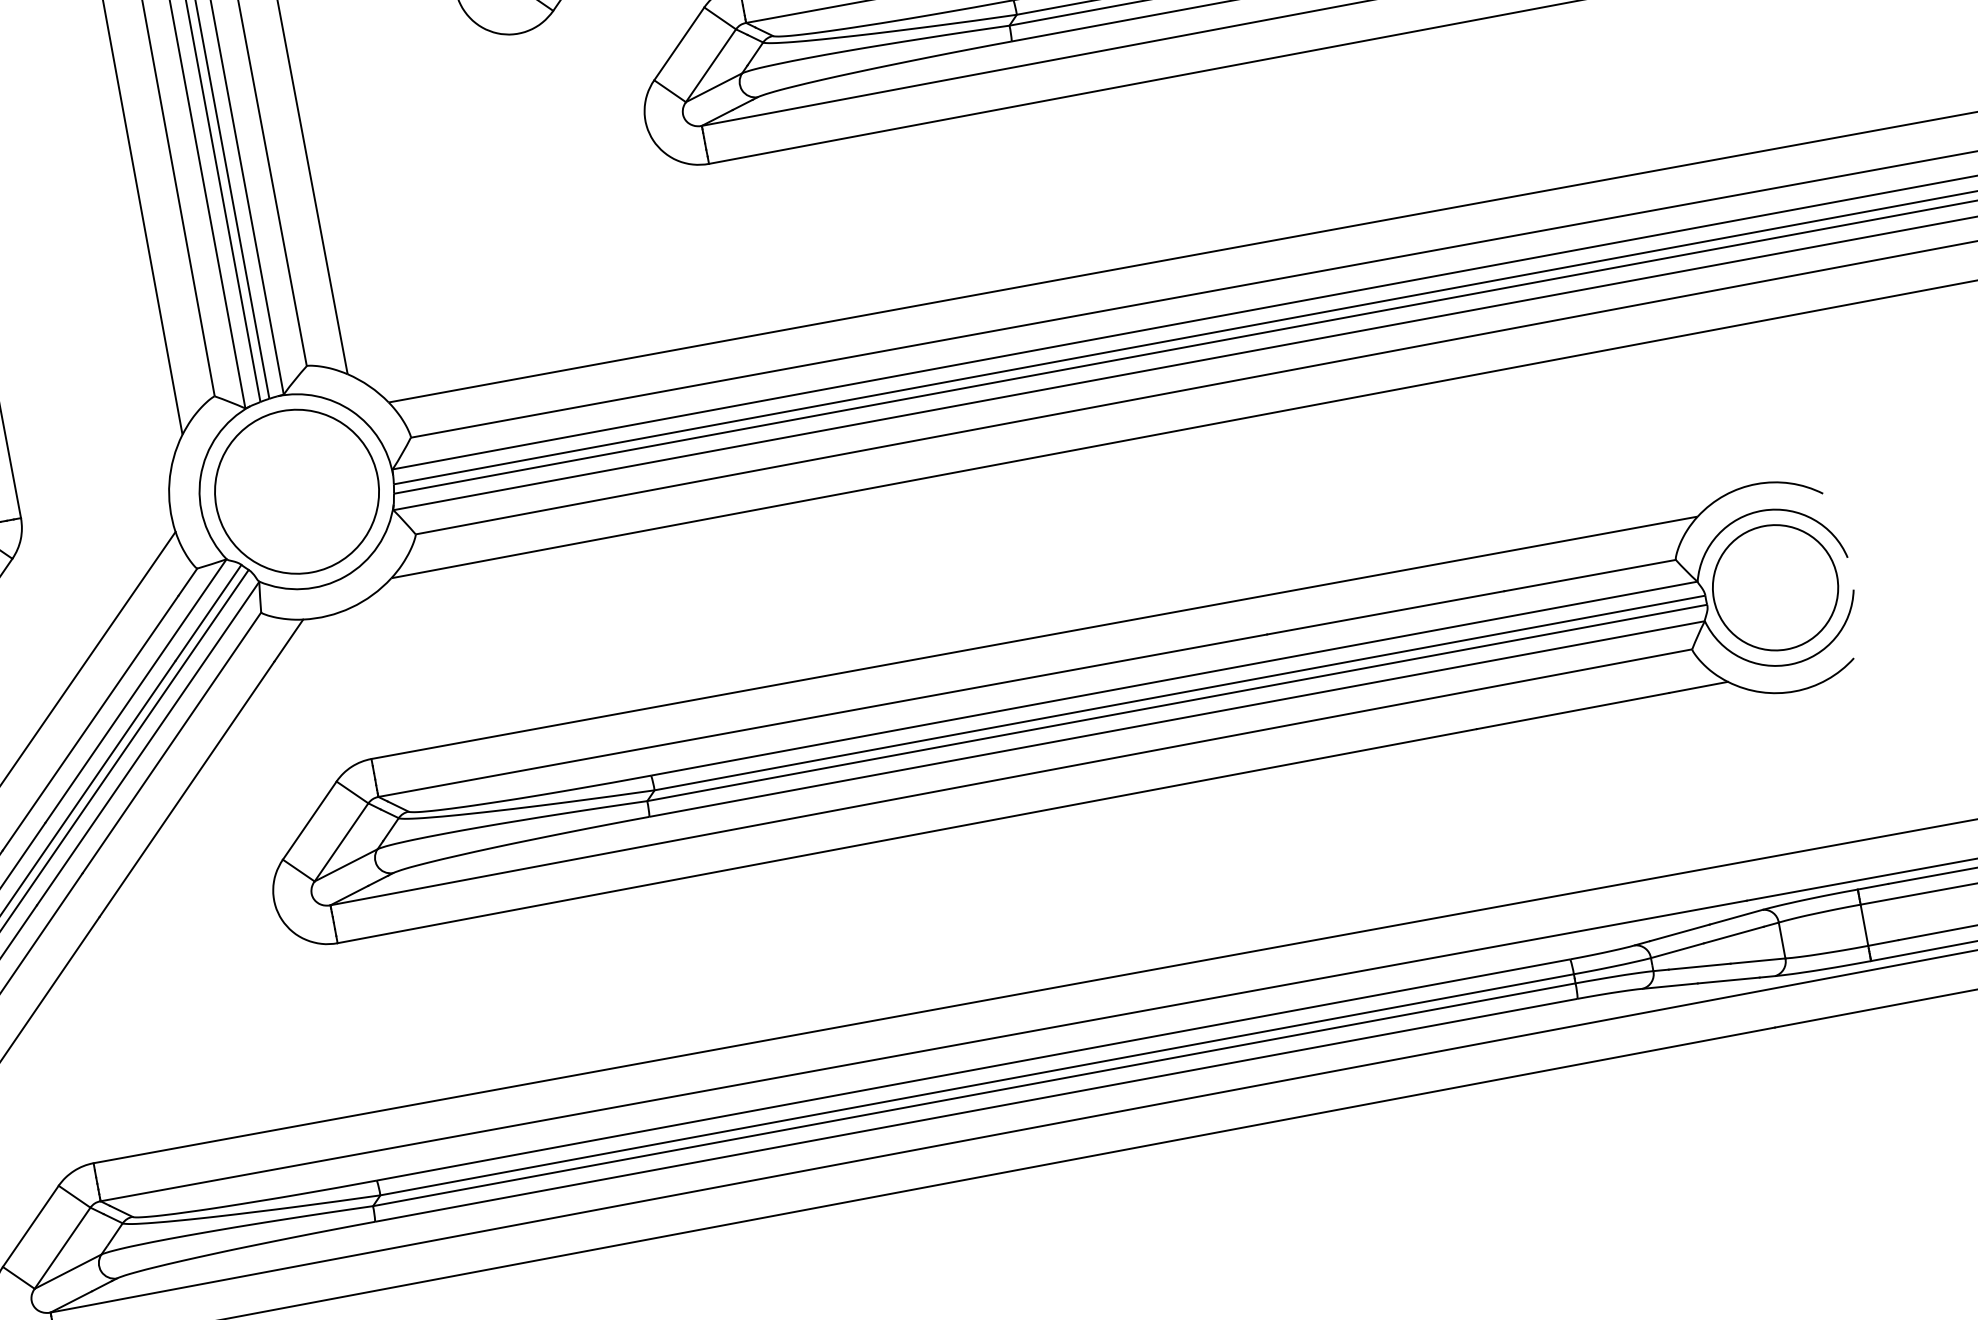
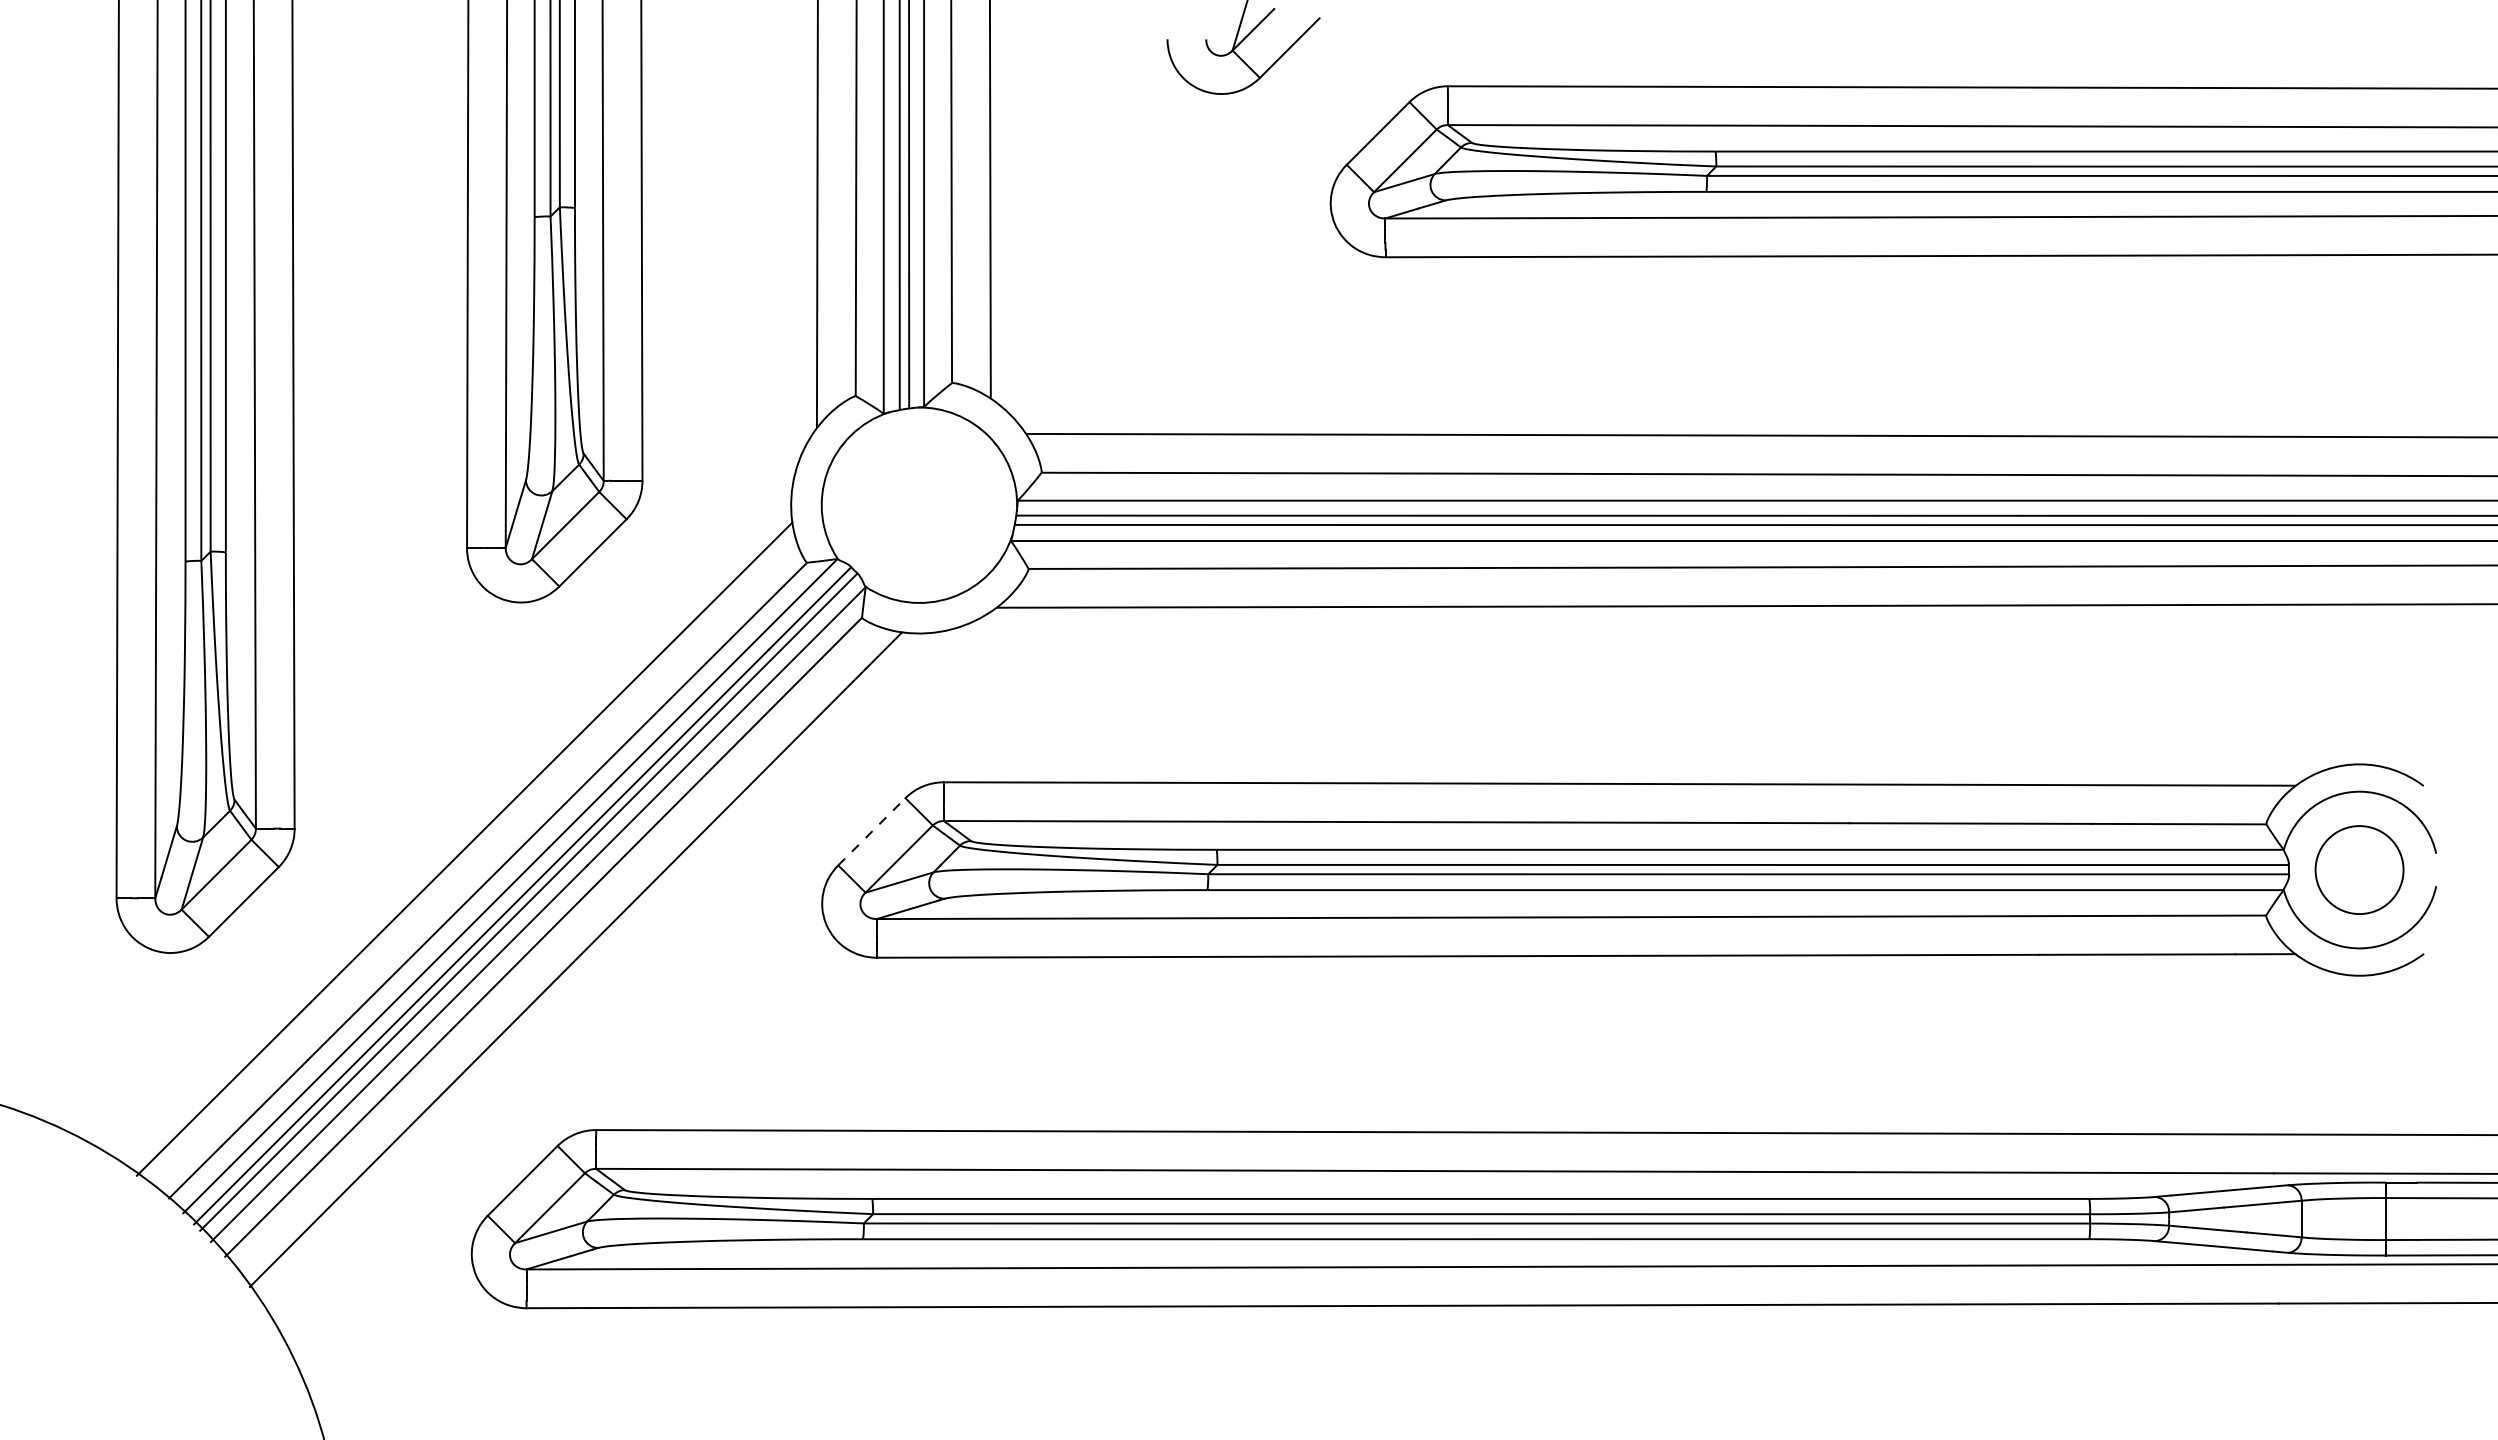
circle: (297, 492) -> (919, 505), removed
circle: (1775, 587) -> (2359, 869), size x0.7
line: (309, 820) -> (871, 831), solid -> dashed

